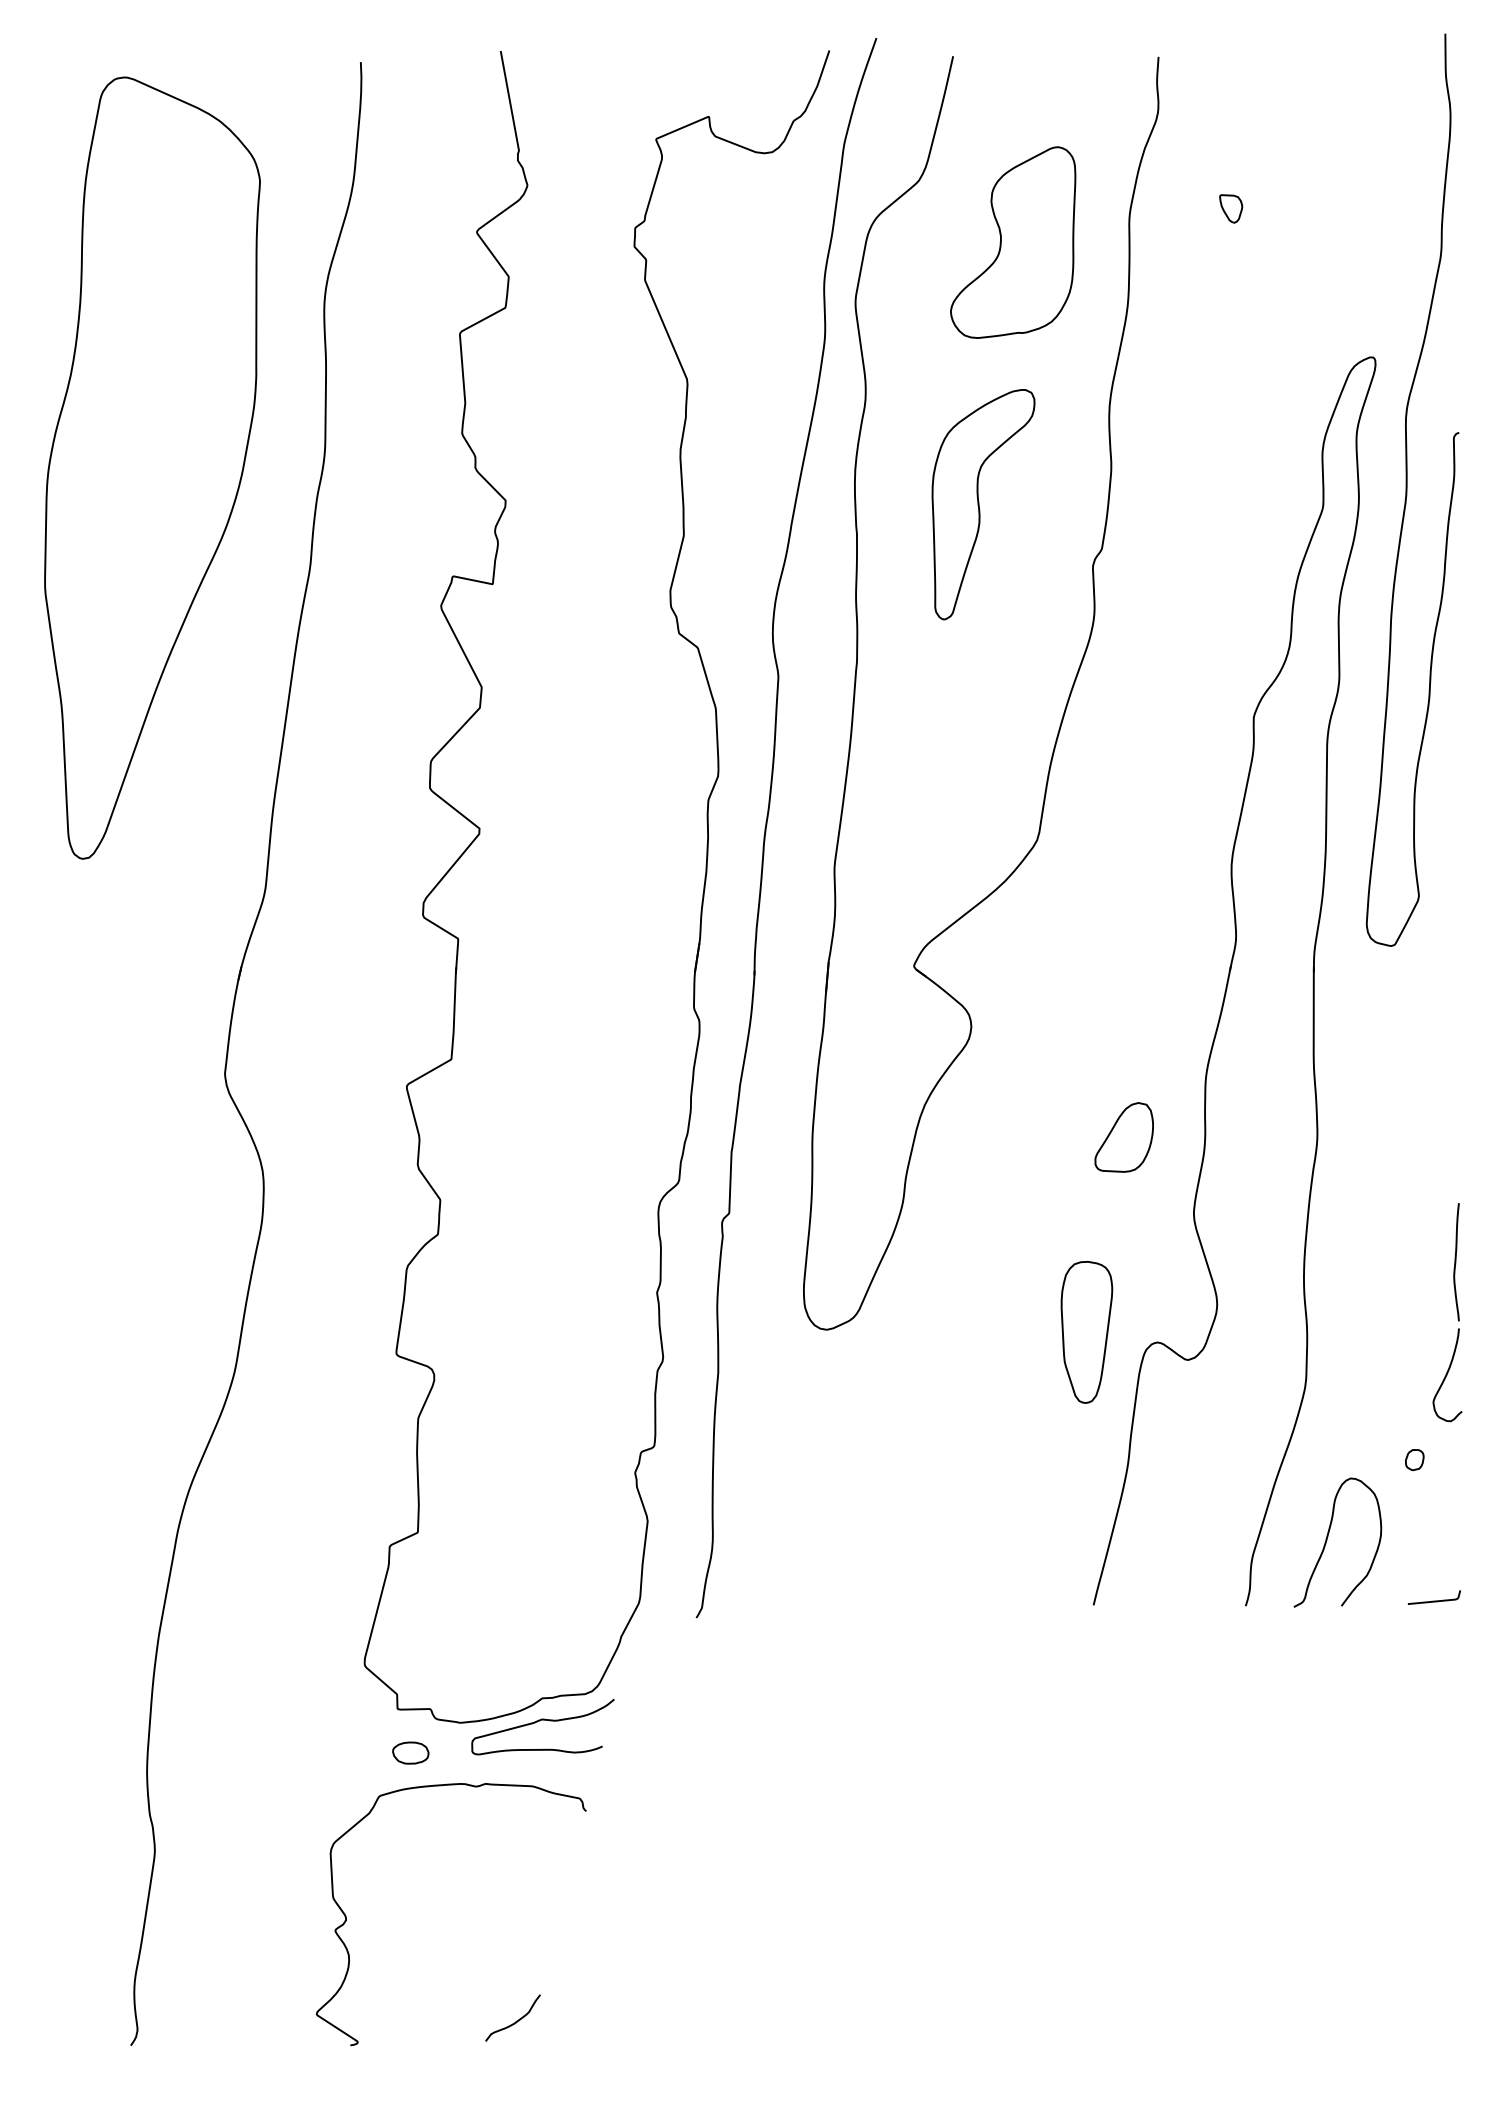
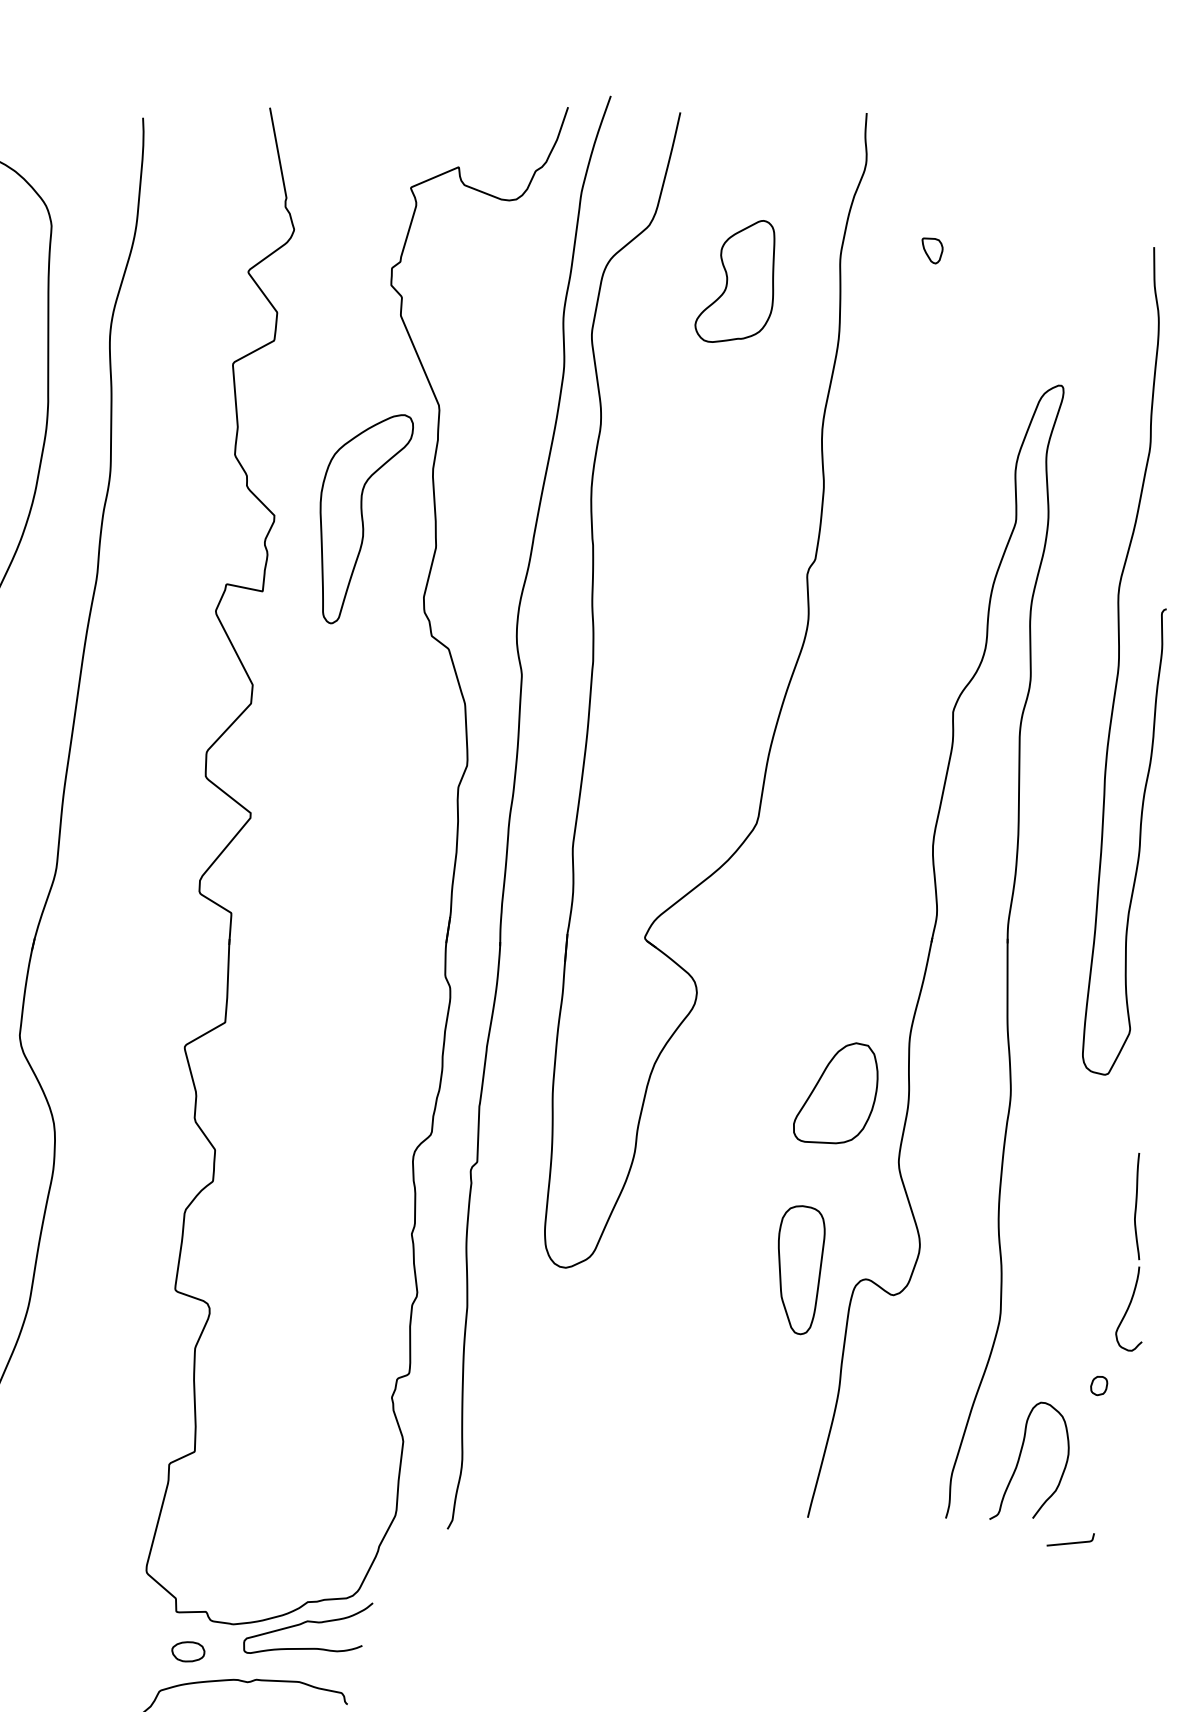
part: (1013, 242) -> (735, 281), size x0.7
curve: (1407, 489) -> (1119, 660), moved
part: (983, 504) -> (366, 519), moved
part: (1123, 1137) -> (834, 1093), size x1.6
curve: (1433, 1600) -> (1069, 1542), moved

